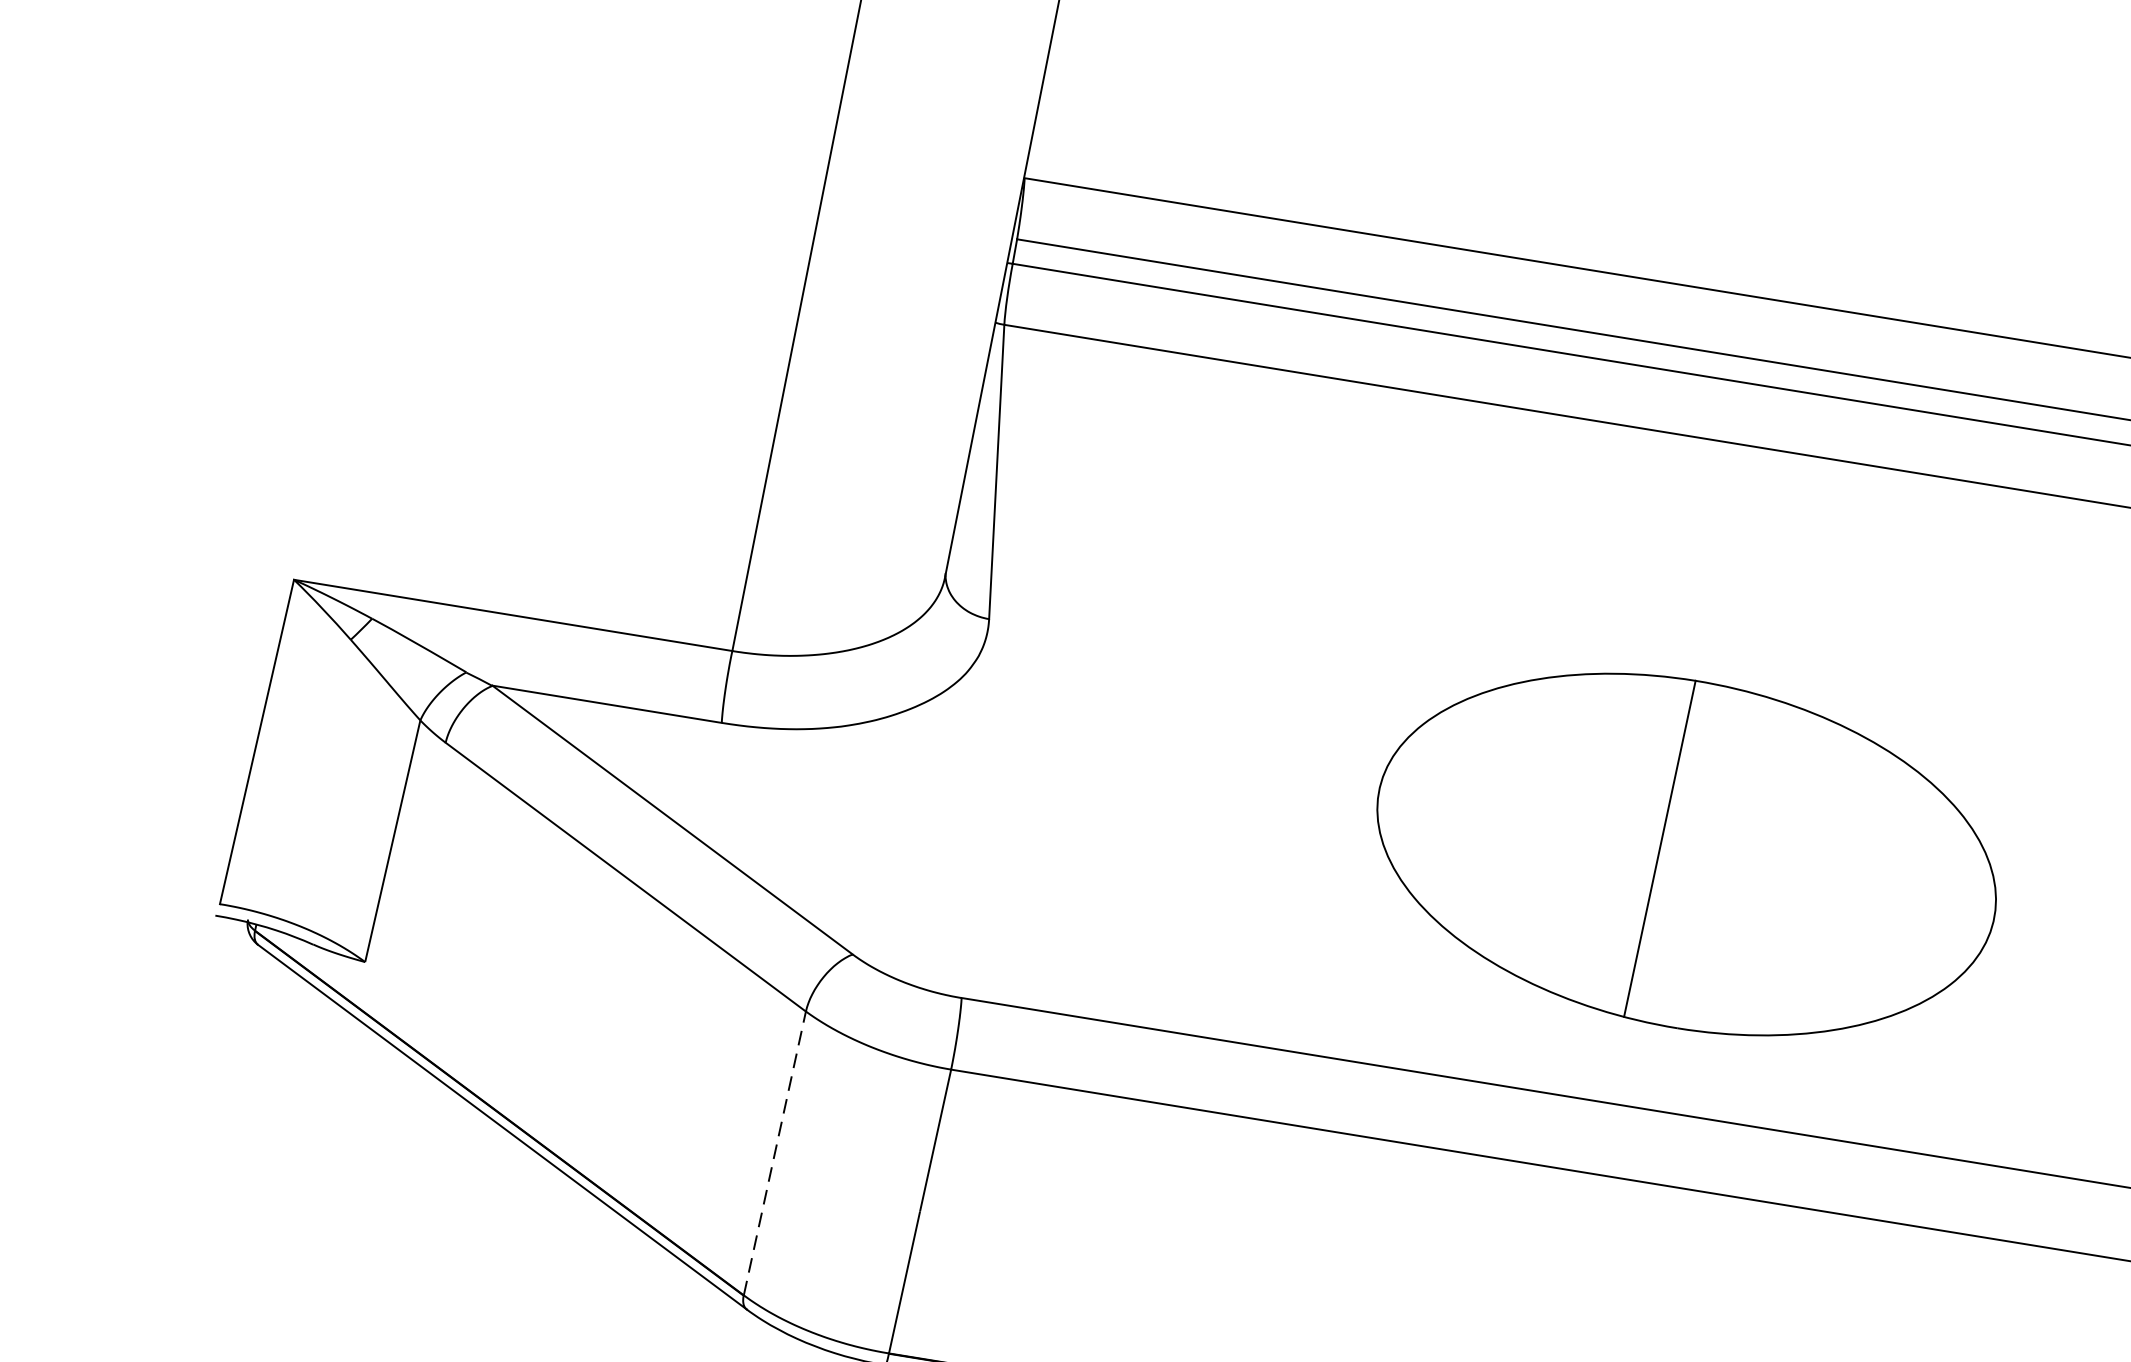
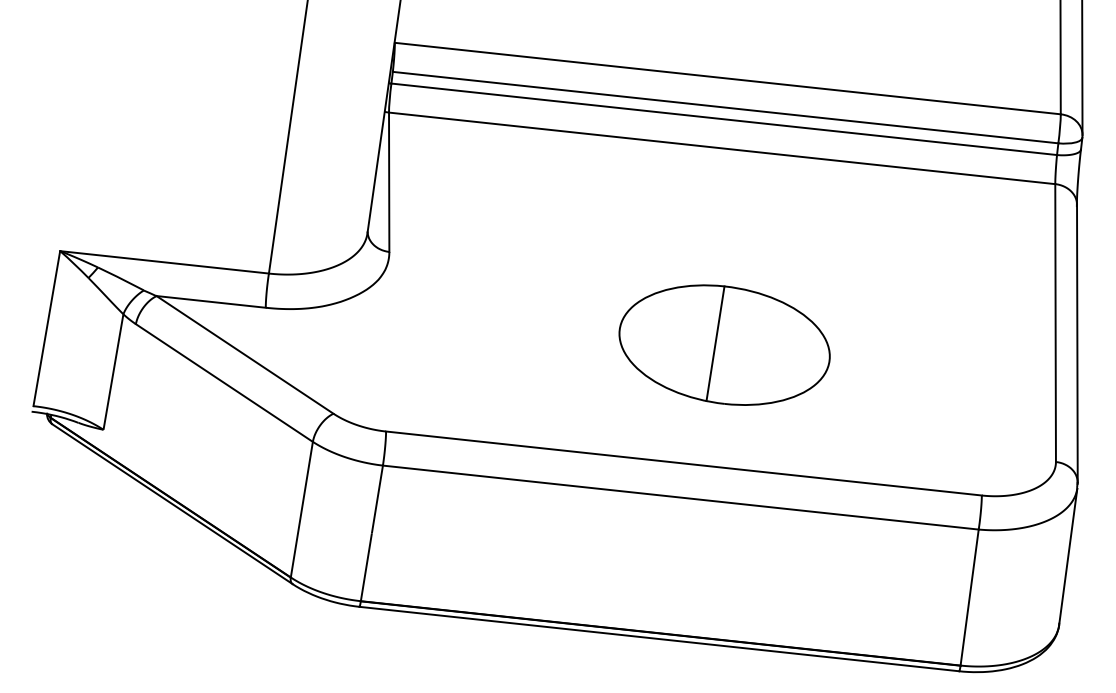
part: (1686, 852) -> (724, 344), size x0.71
line: (774, 1153) -> (301, 509), dashed -> solid

